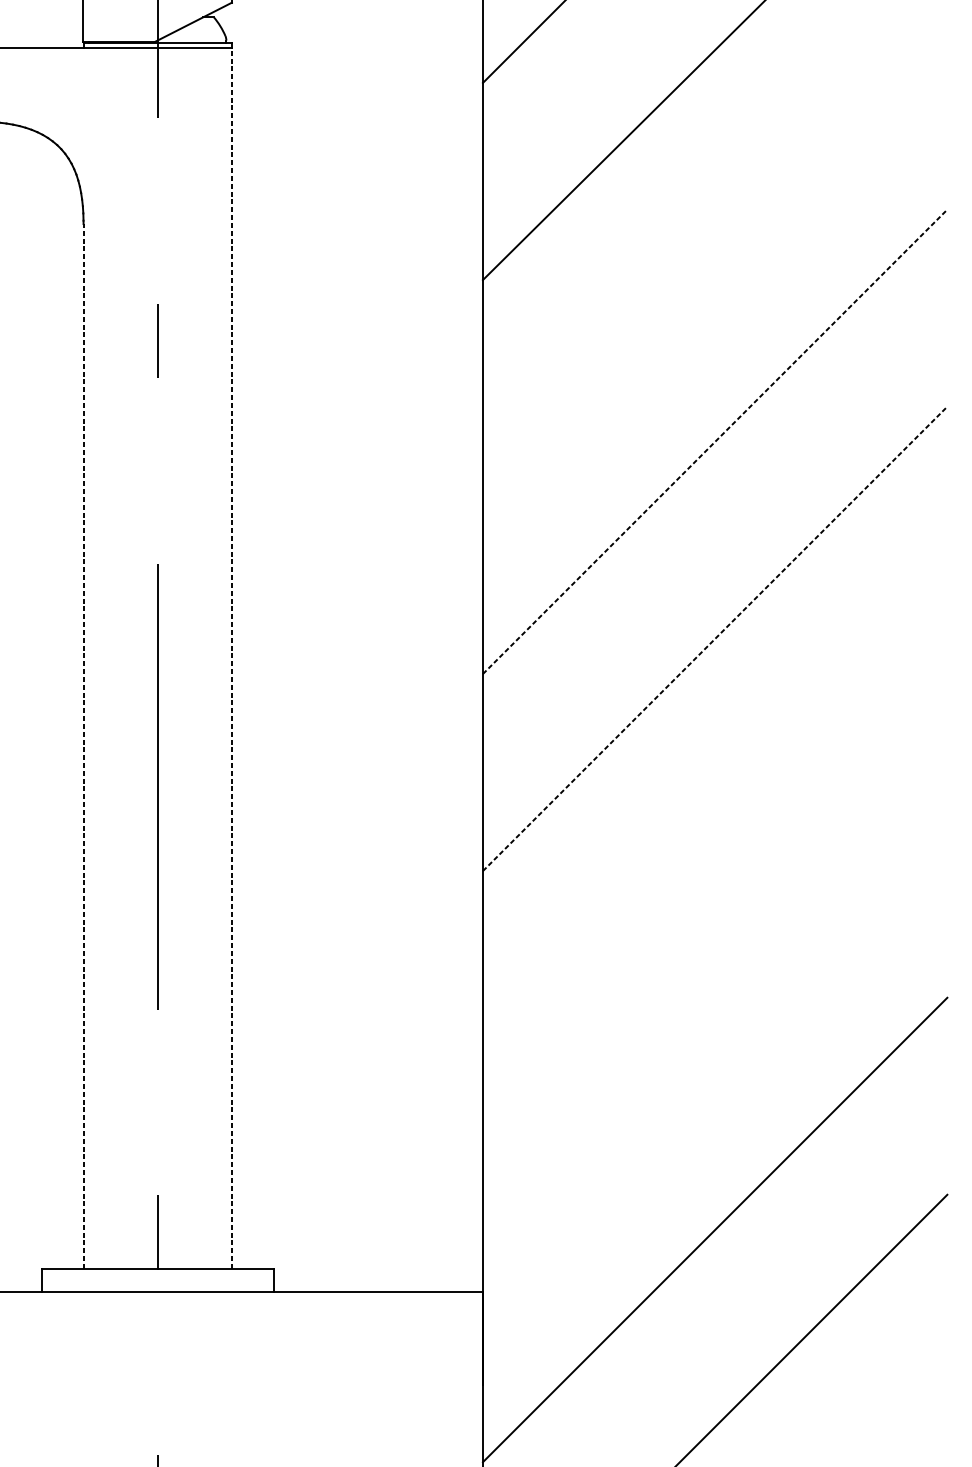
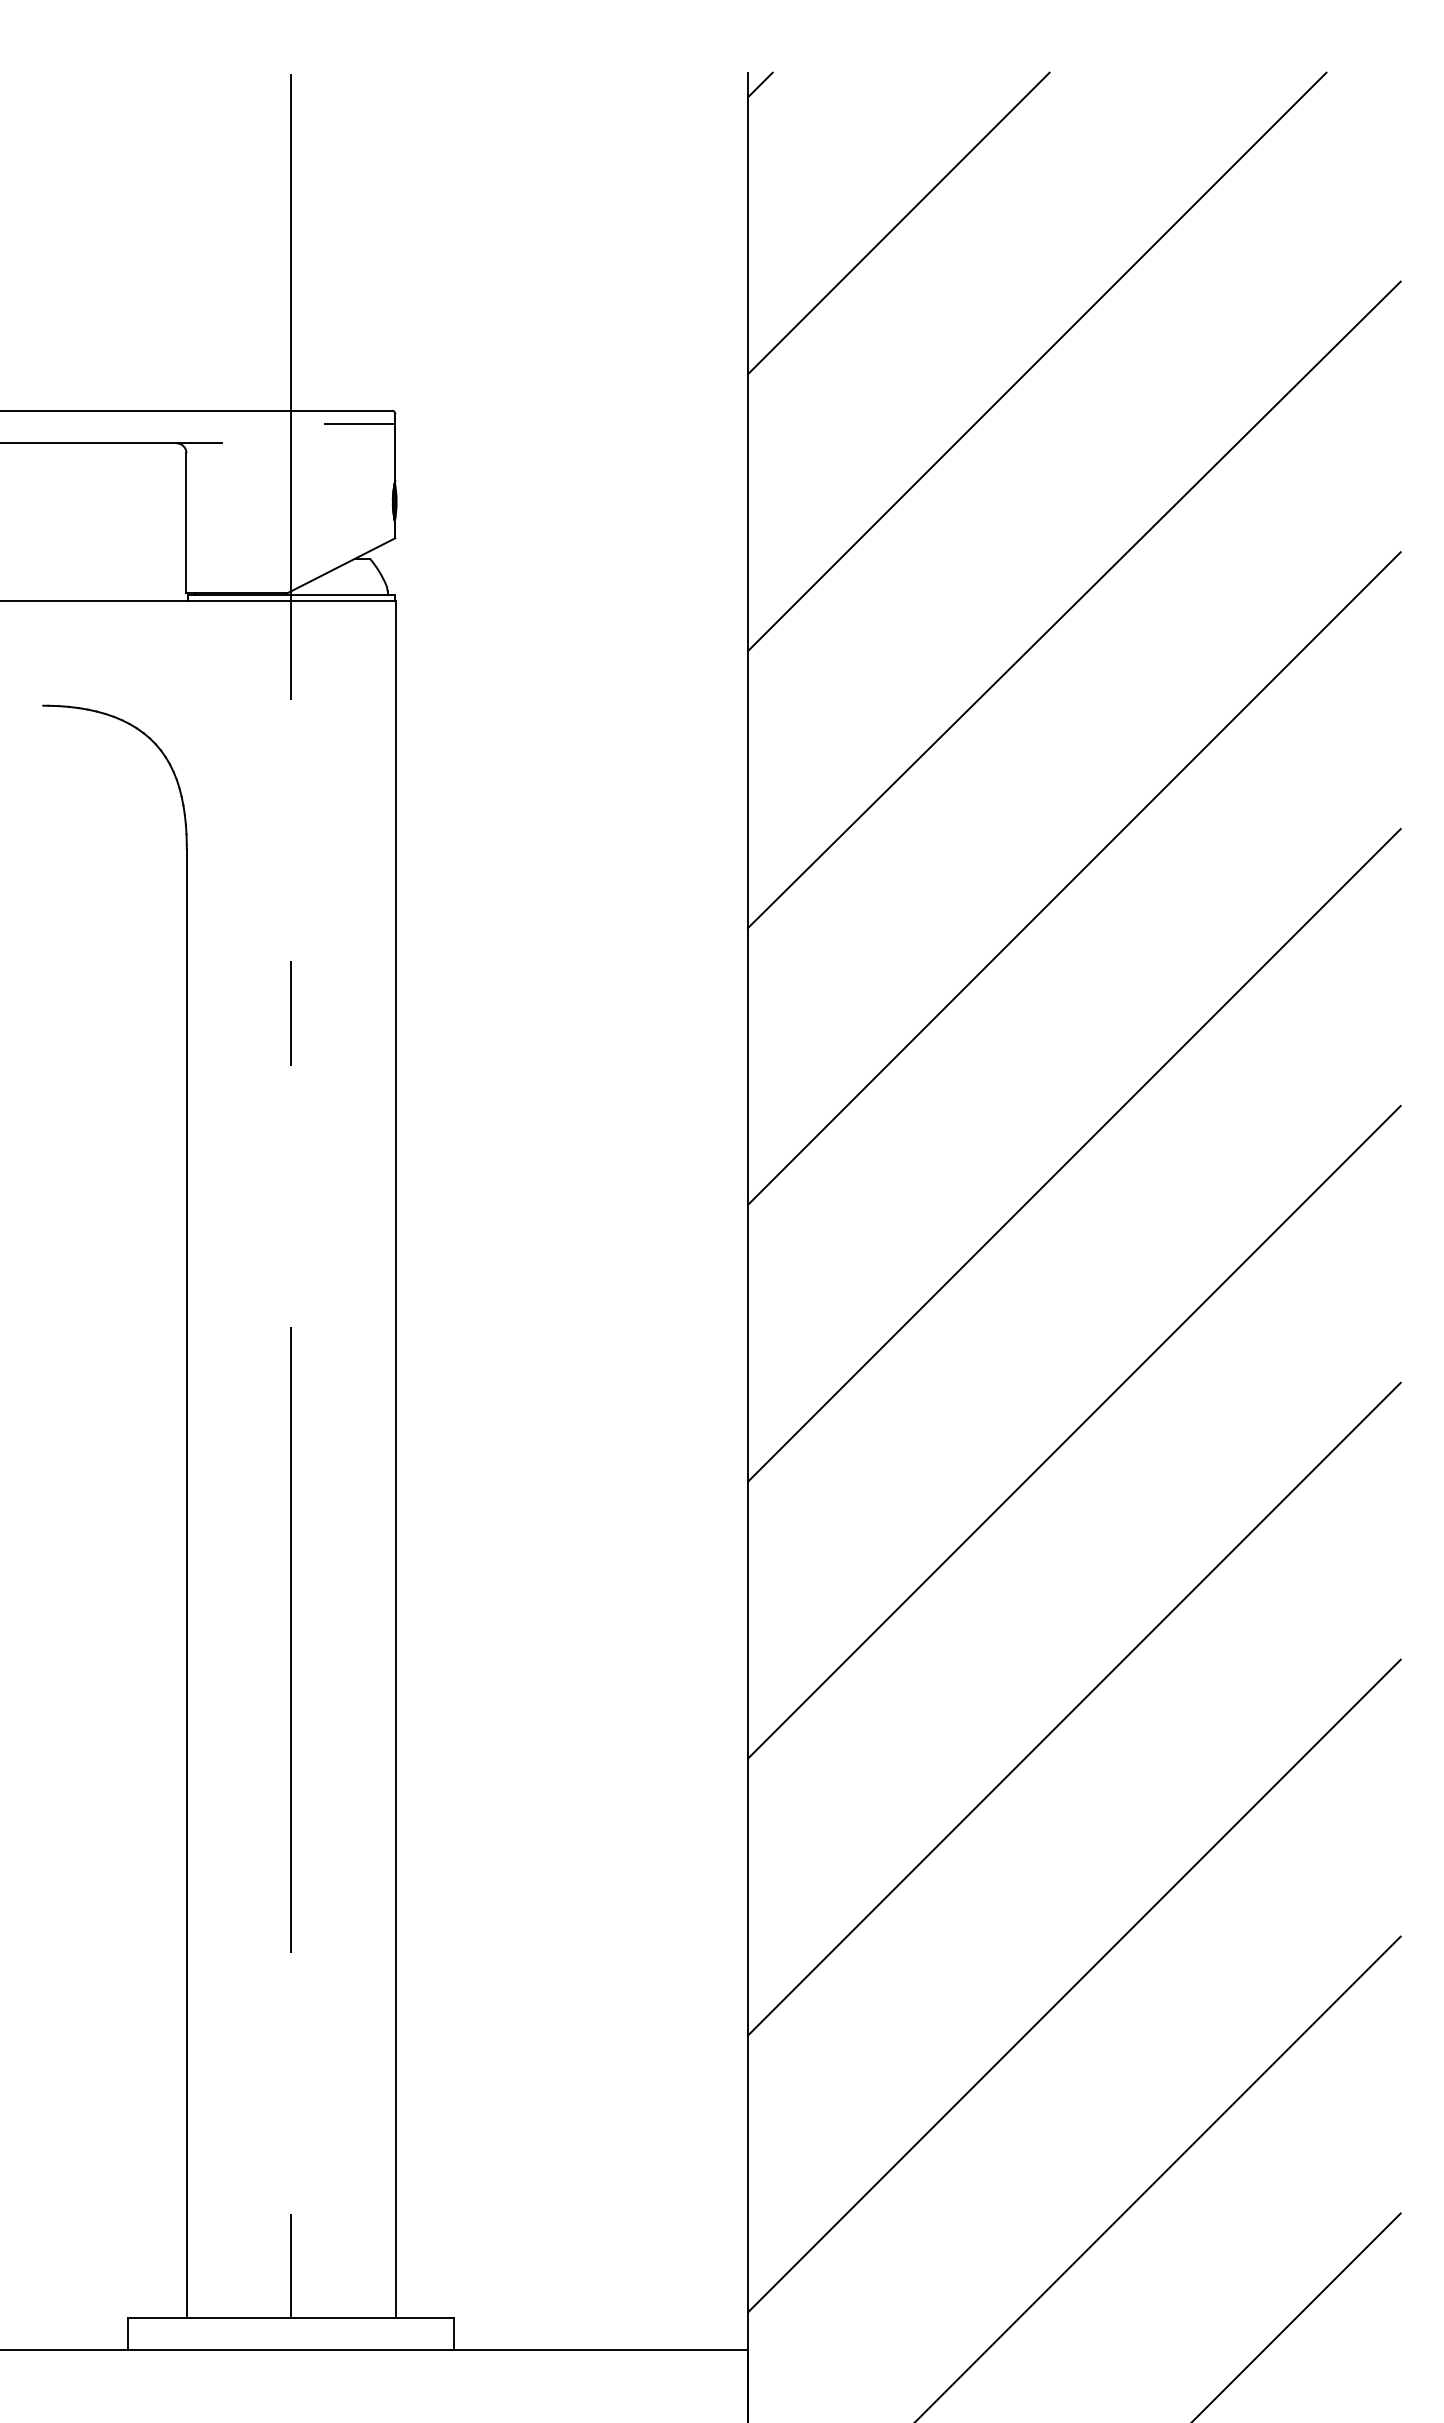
line: (715, 244) -> (1074, 878), added
line: (715, 441) -> (1074, 1155), dashed -> solid
line: (715, 638) -> (1074, 1431), dashed -> solid
line: (232, 657) -> (395, 1458), dashed -> solid
line: (83, 745) -> (186, 1582), dashed -> solid
line: (715, 835) -> (1074, 1708), added
line: (715, 1032) -> (1074, 1985), added

